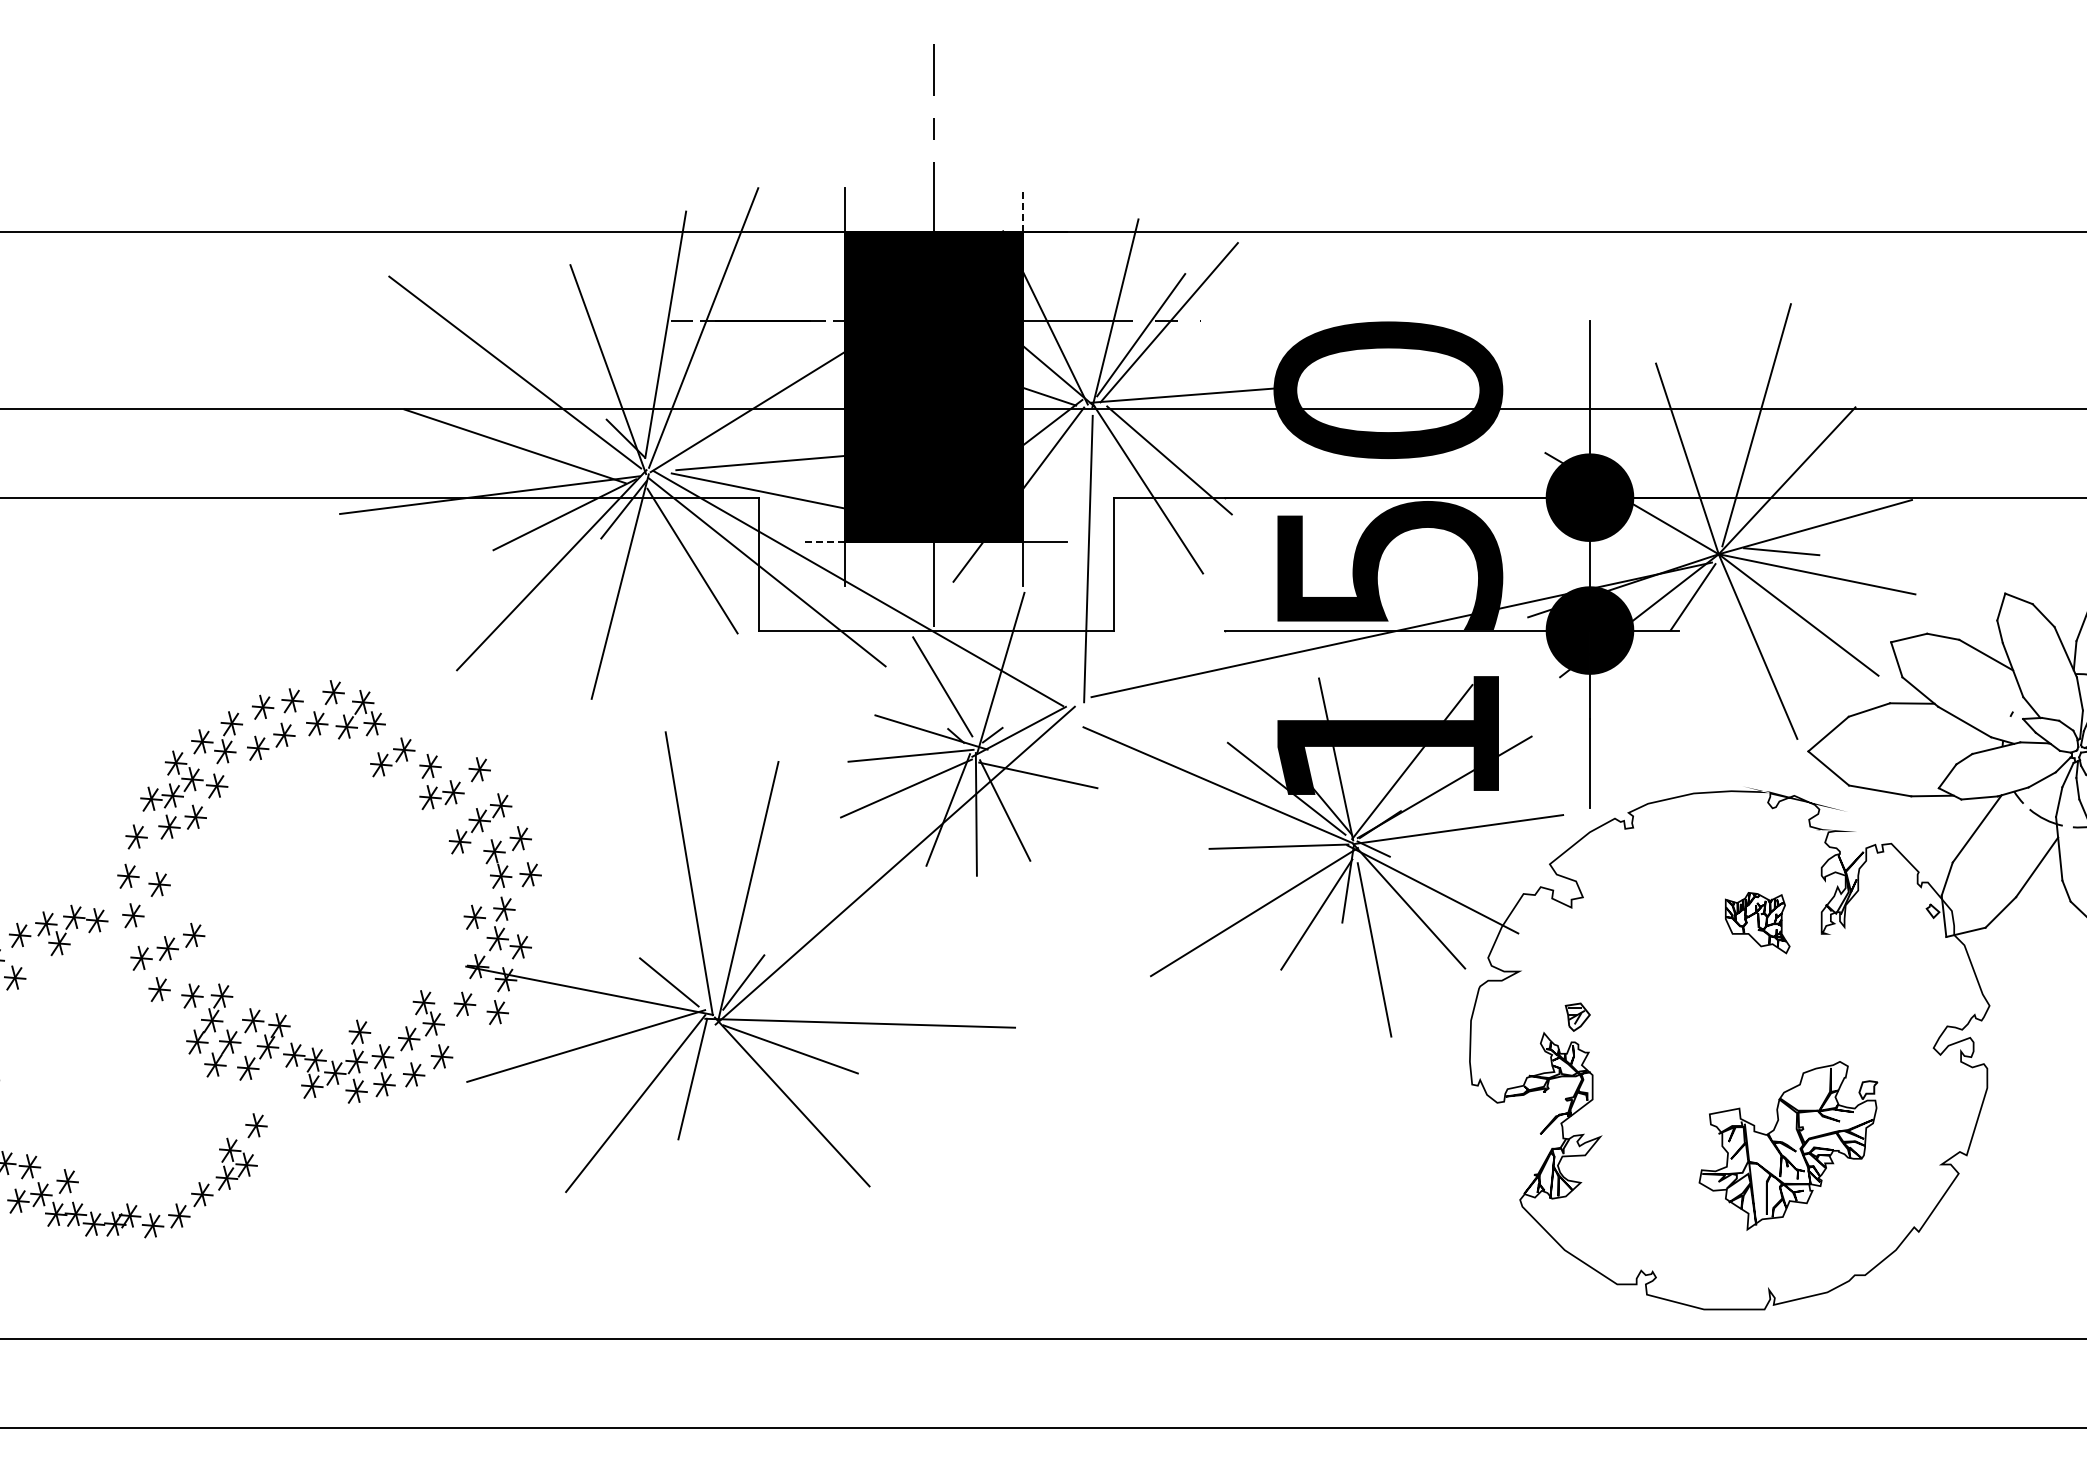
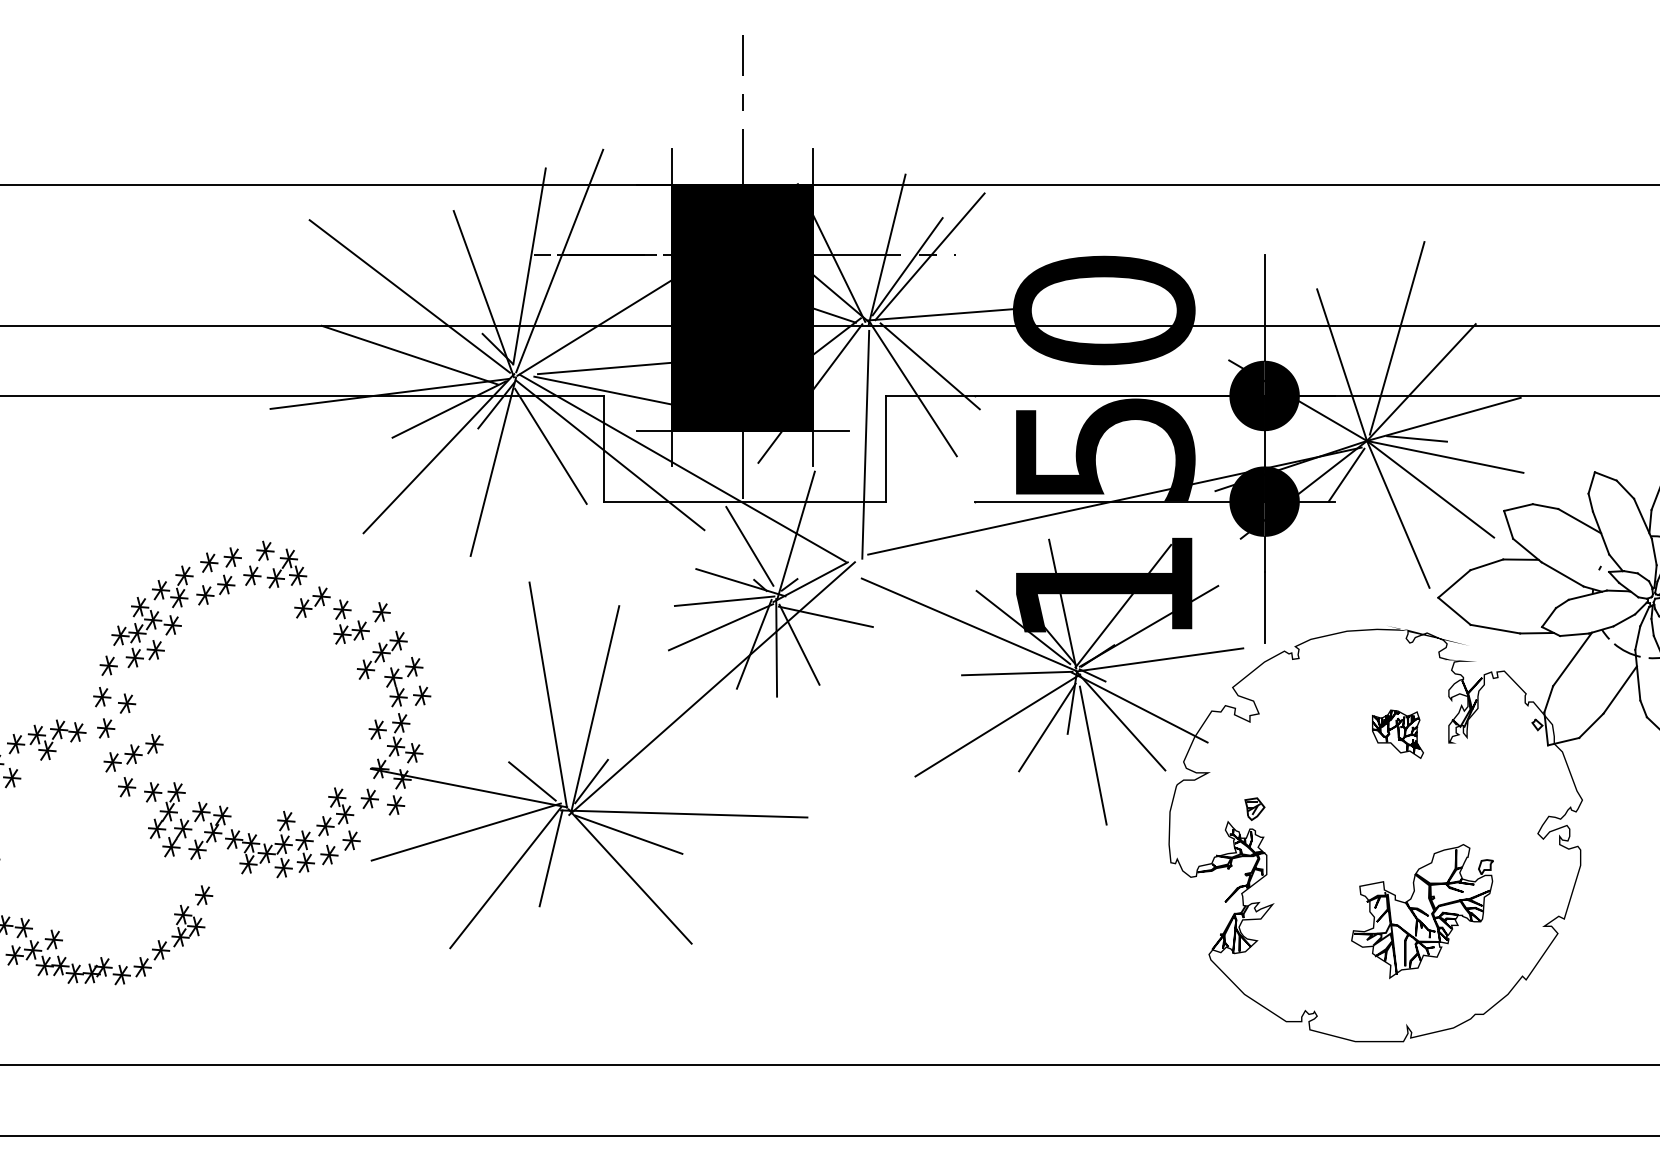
line: (1022, 209) -> (813, 166), dashed -> solid
line: (822, 541) -> (654, 430), dashed -> solid

